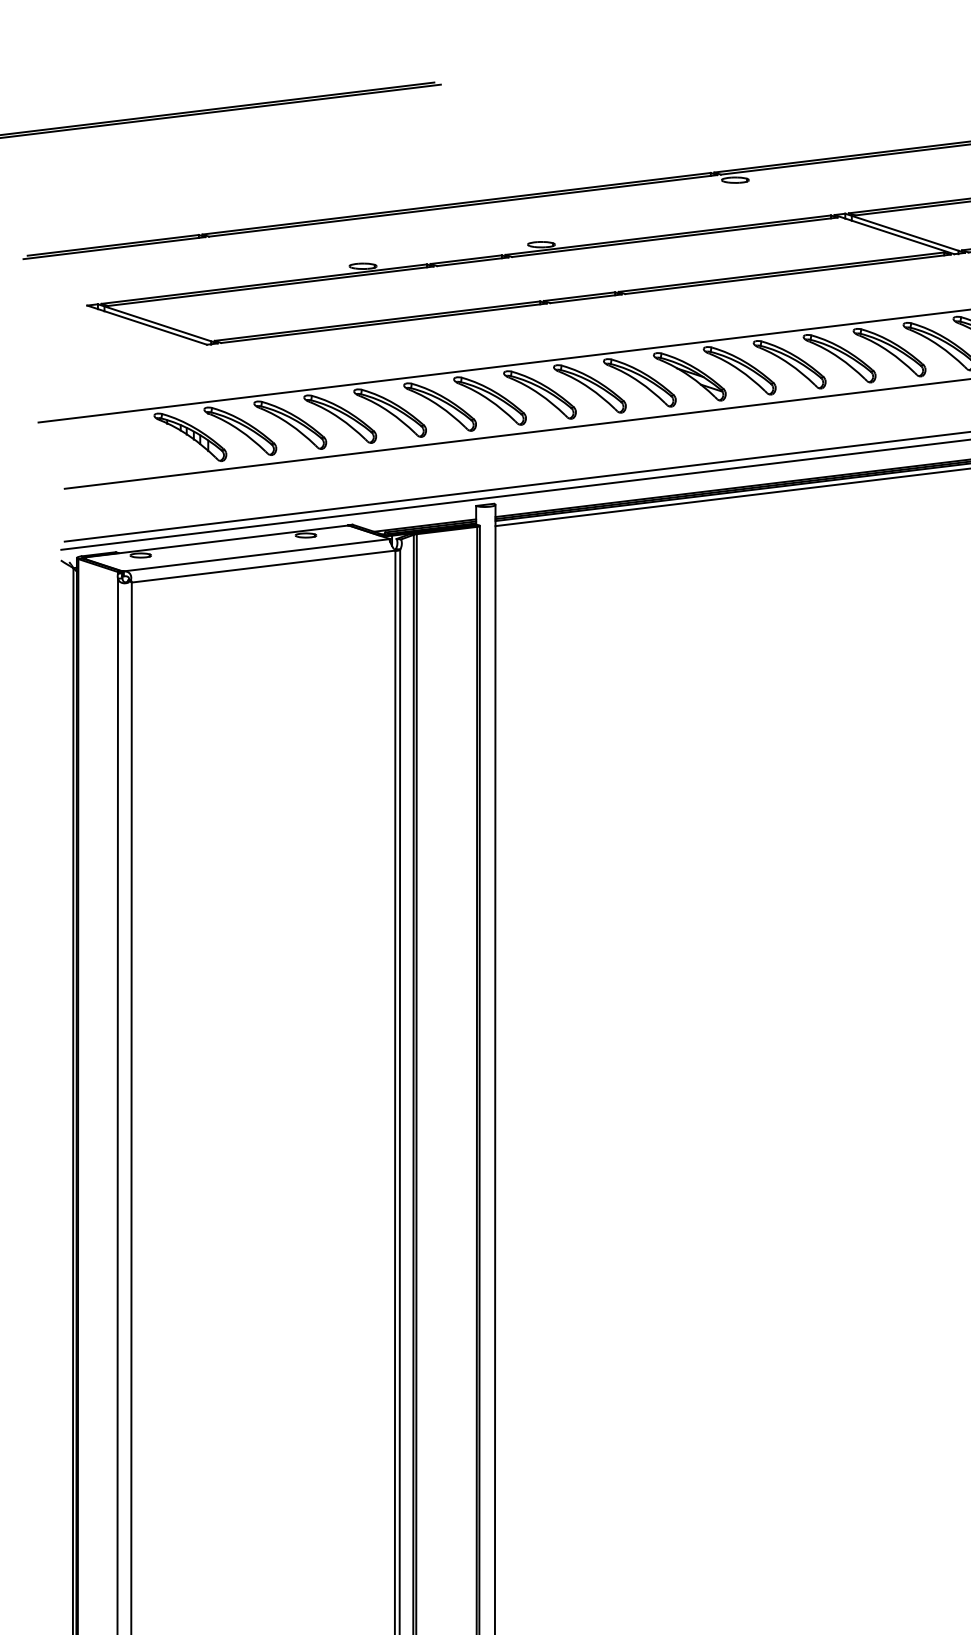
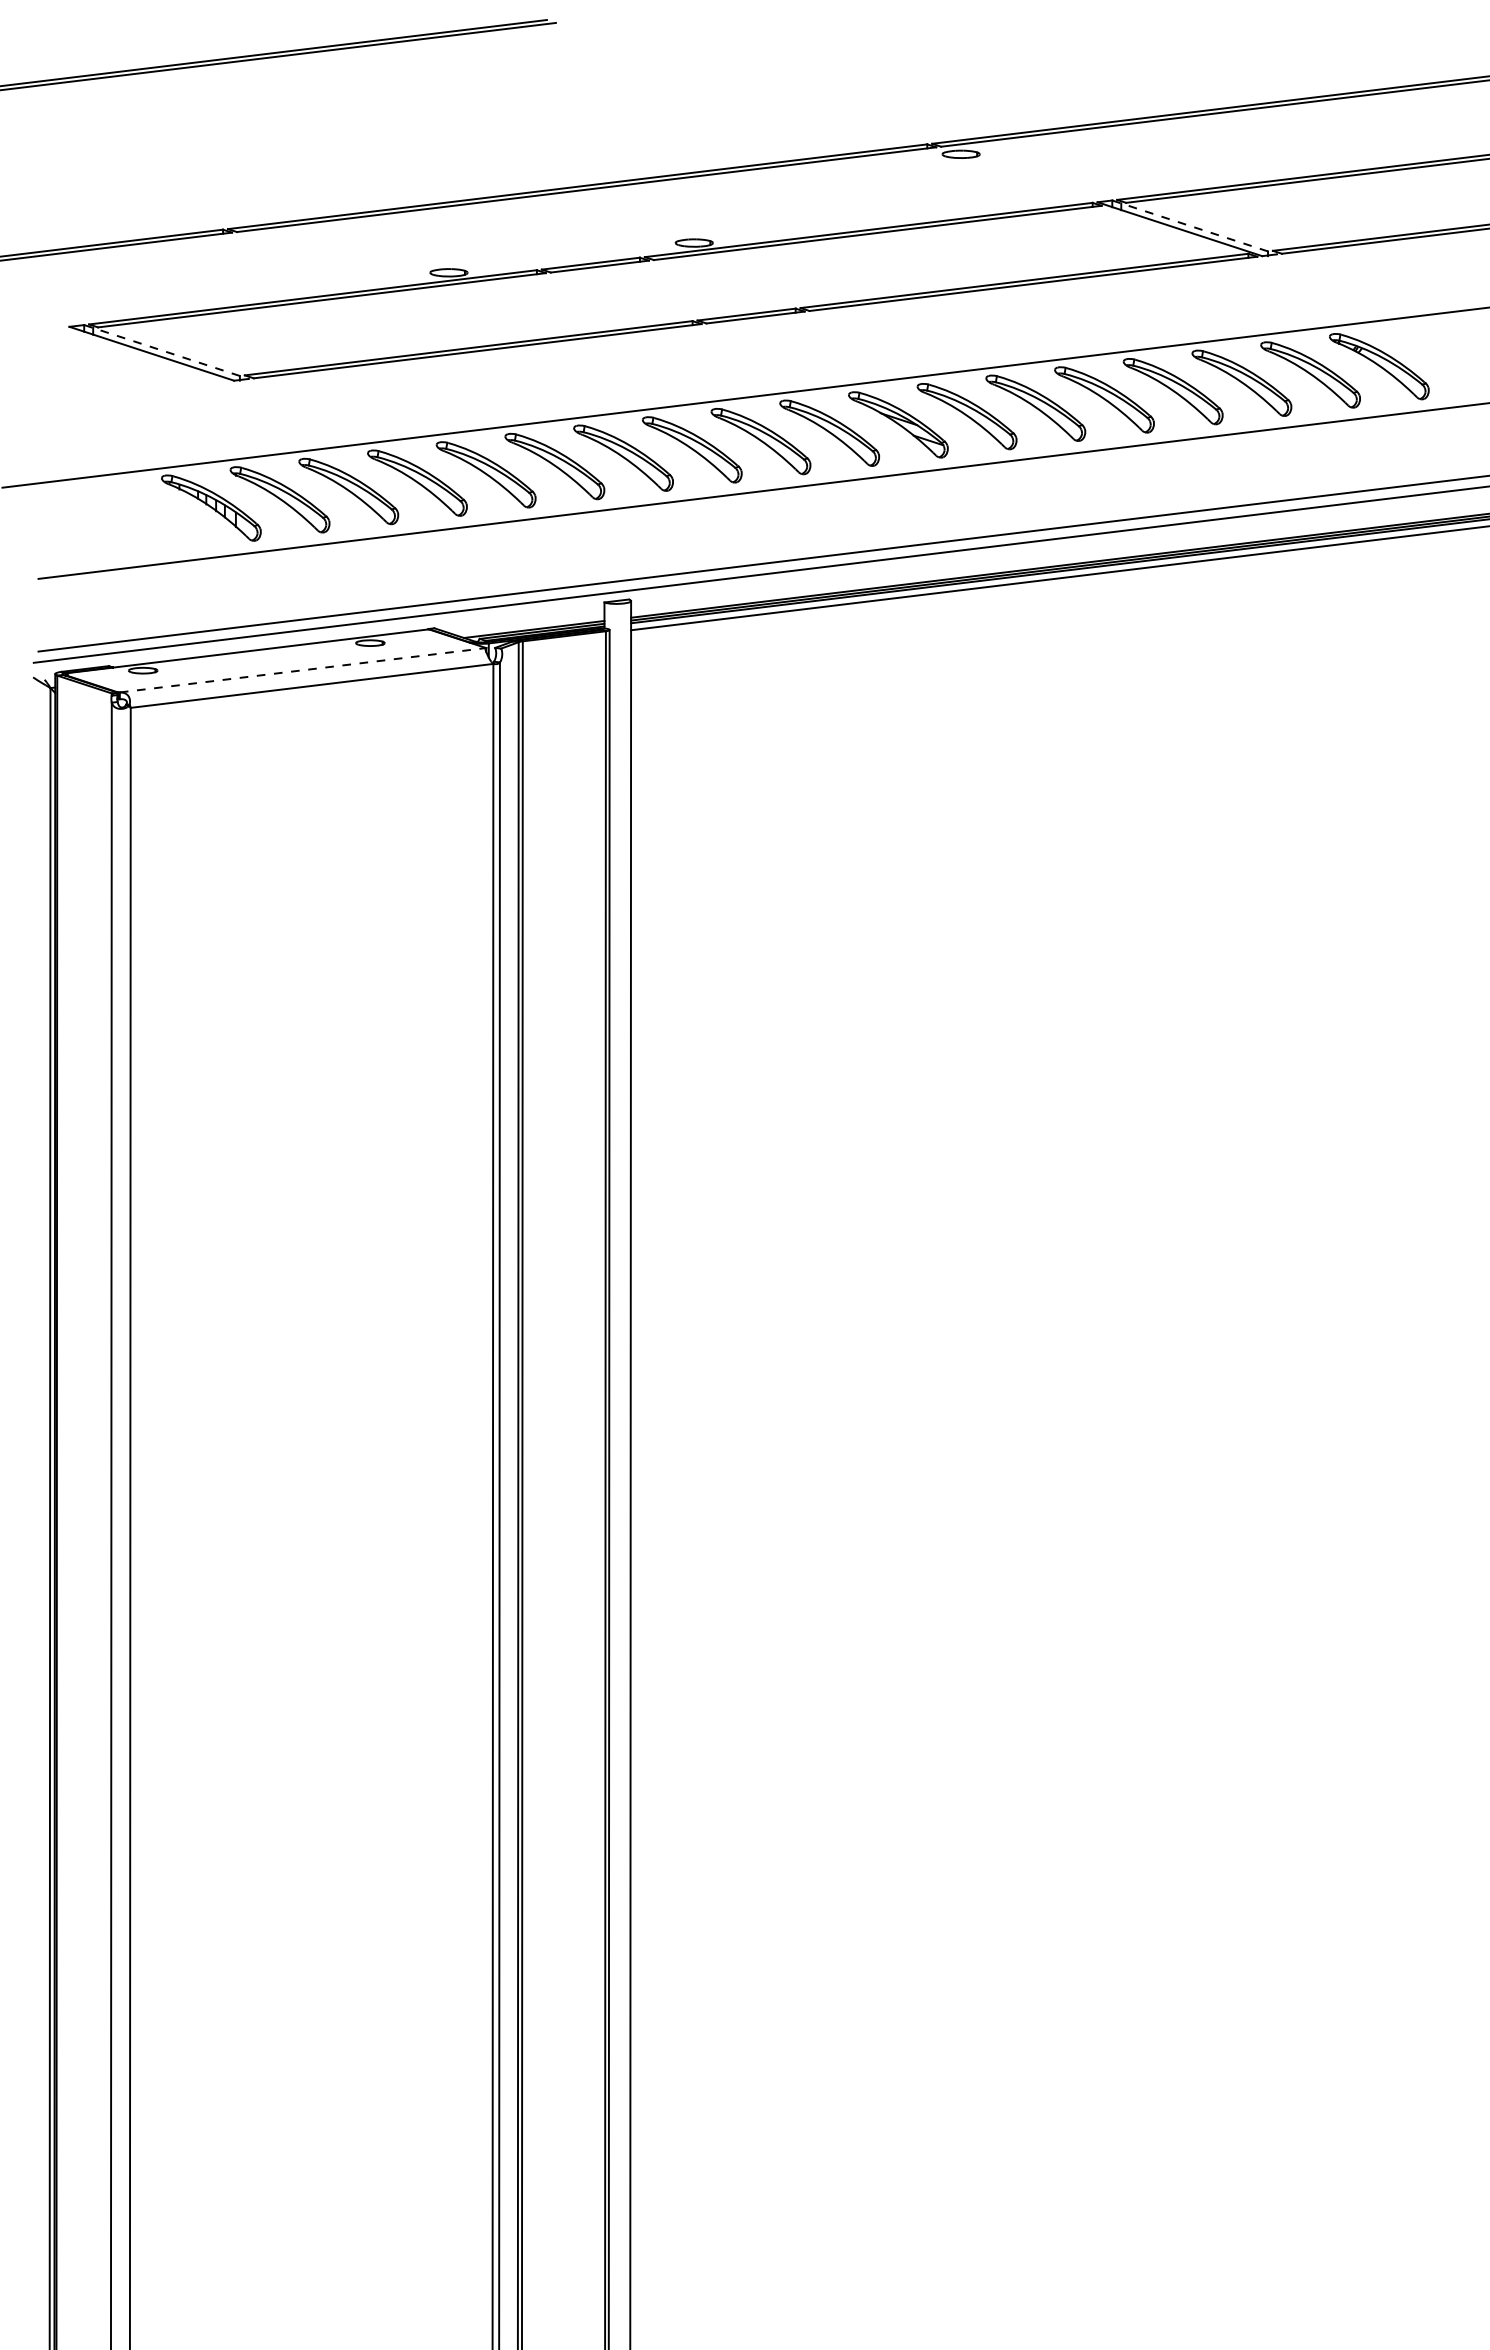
line: (905, 233) -> (1194, 227), solid -> dashed
line: (157, 324) -> (166, 352), solid -> dashed
line: (257, 555) -> (303, 670), solid -> dashed

